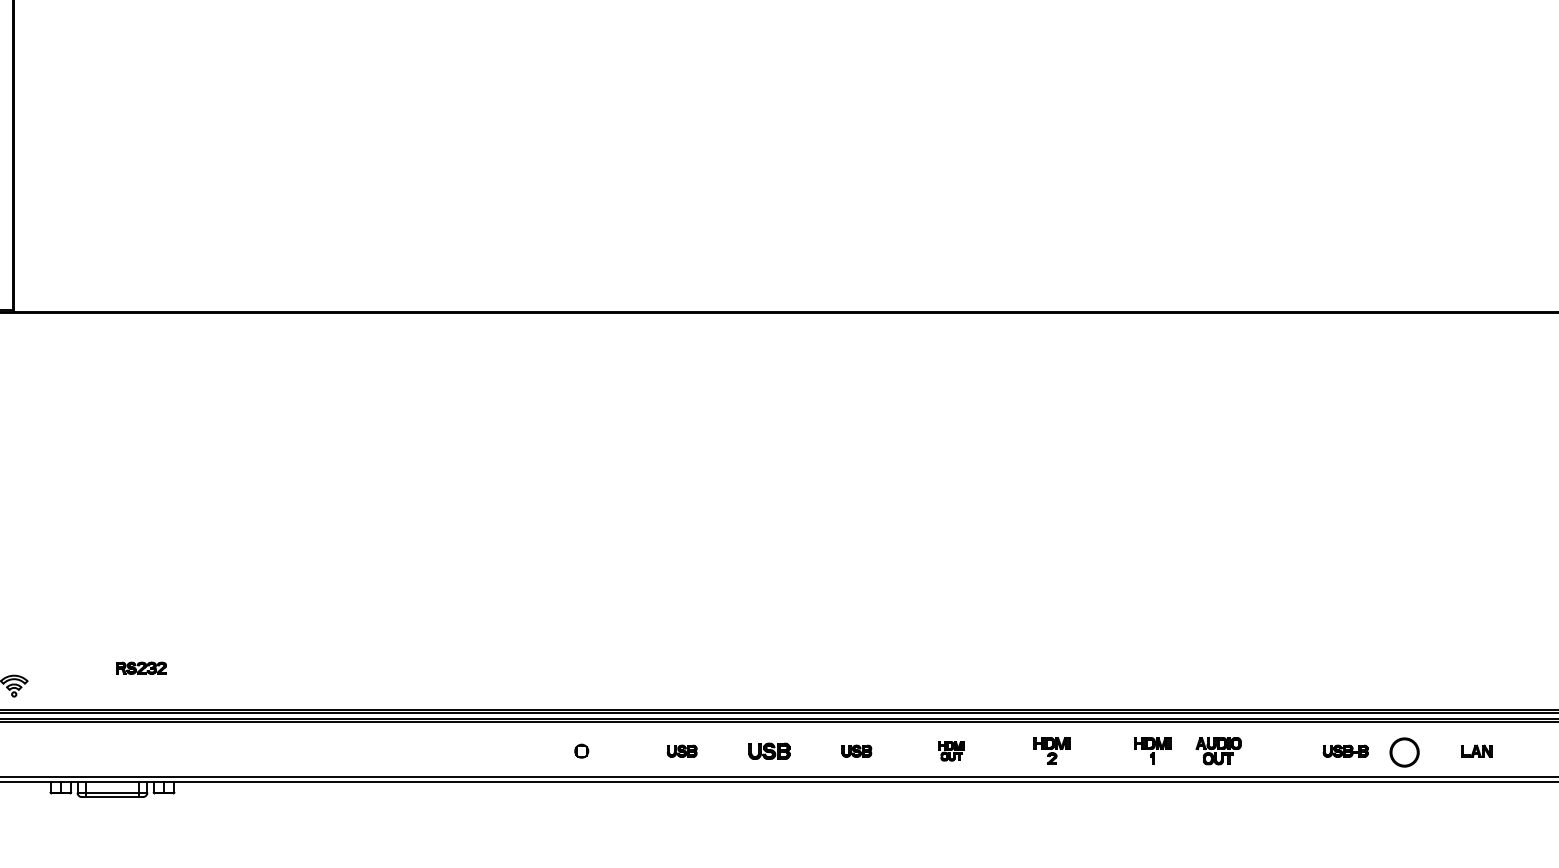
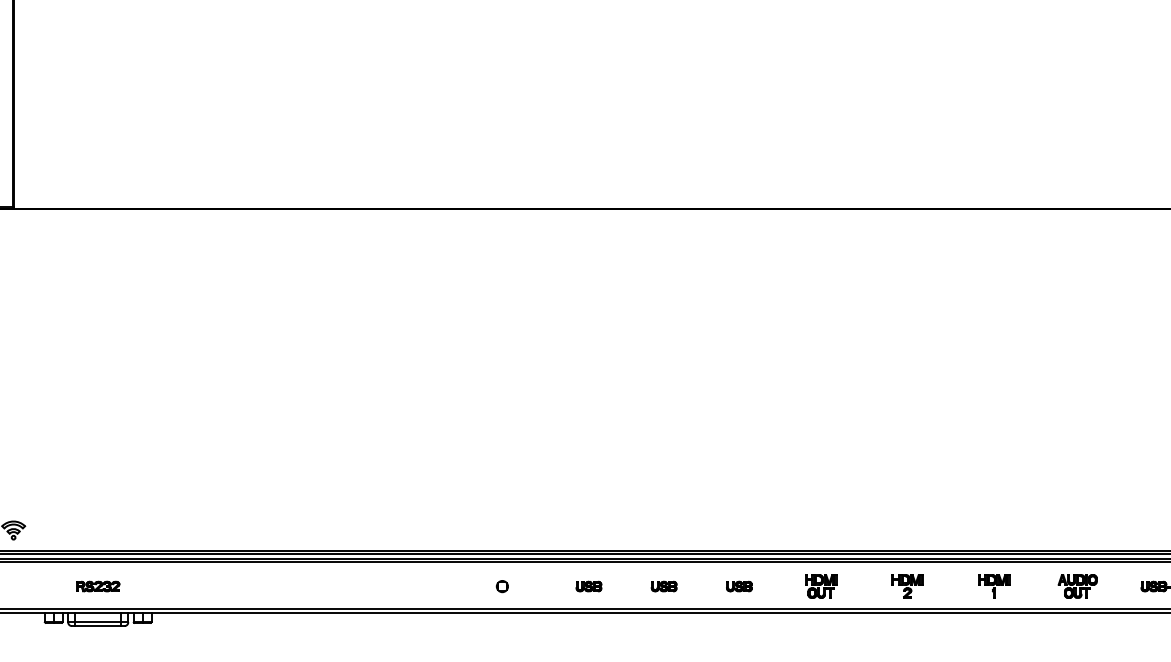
part: (141, 667) -> (98, 585), moved
part: (769, 750) -> (664, 585), size x0.71
part: (951, 751) -> (820, 586), size x1.43
part: (1218, 751) -> (1077, 586), moved

